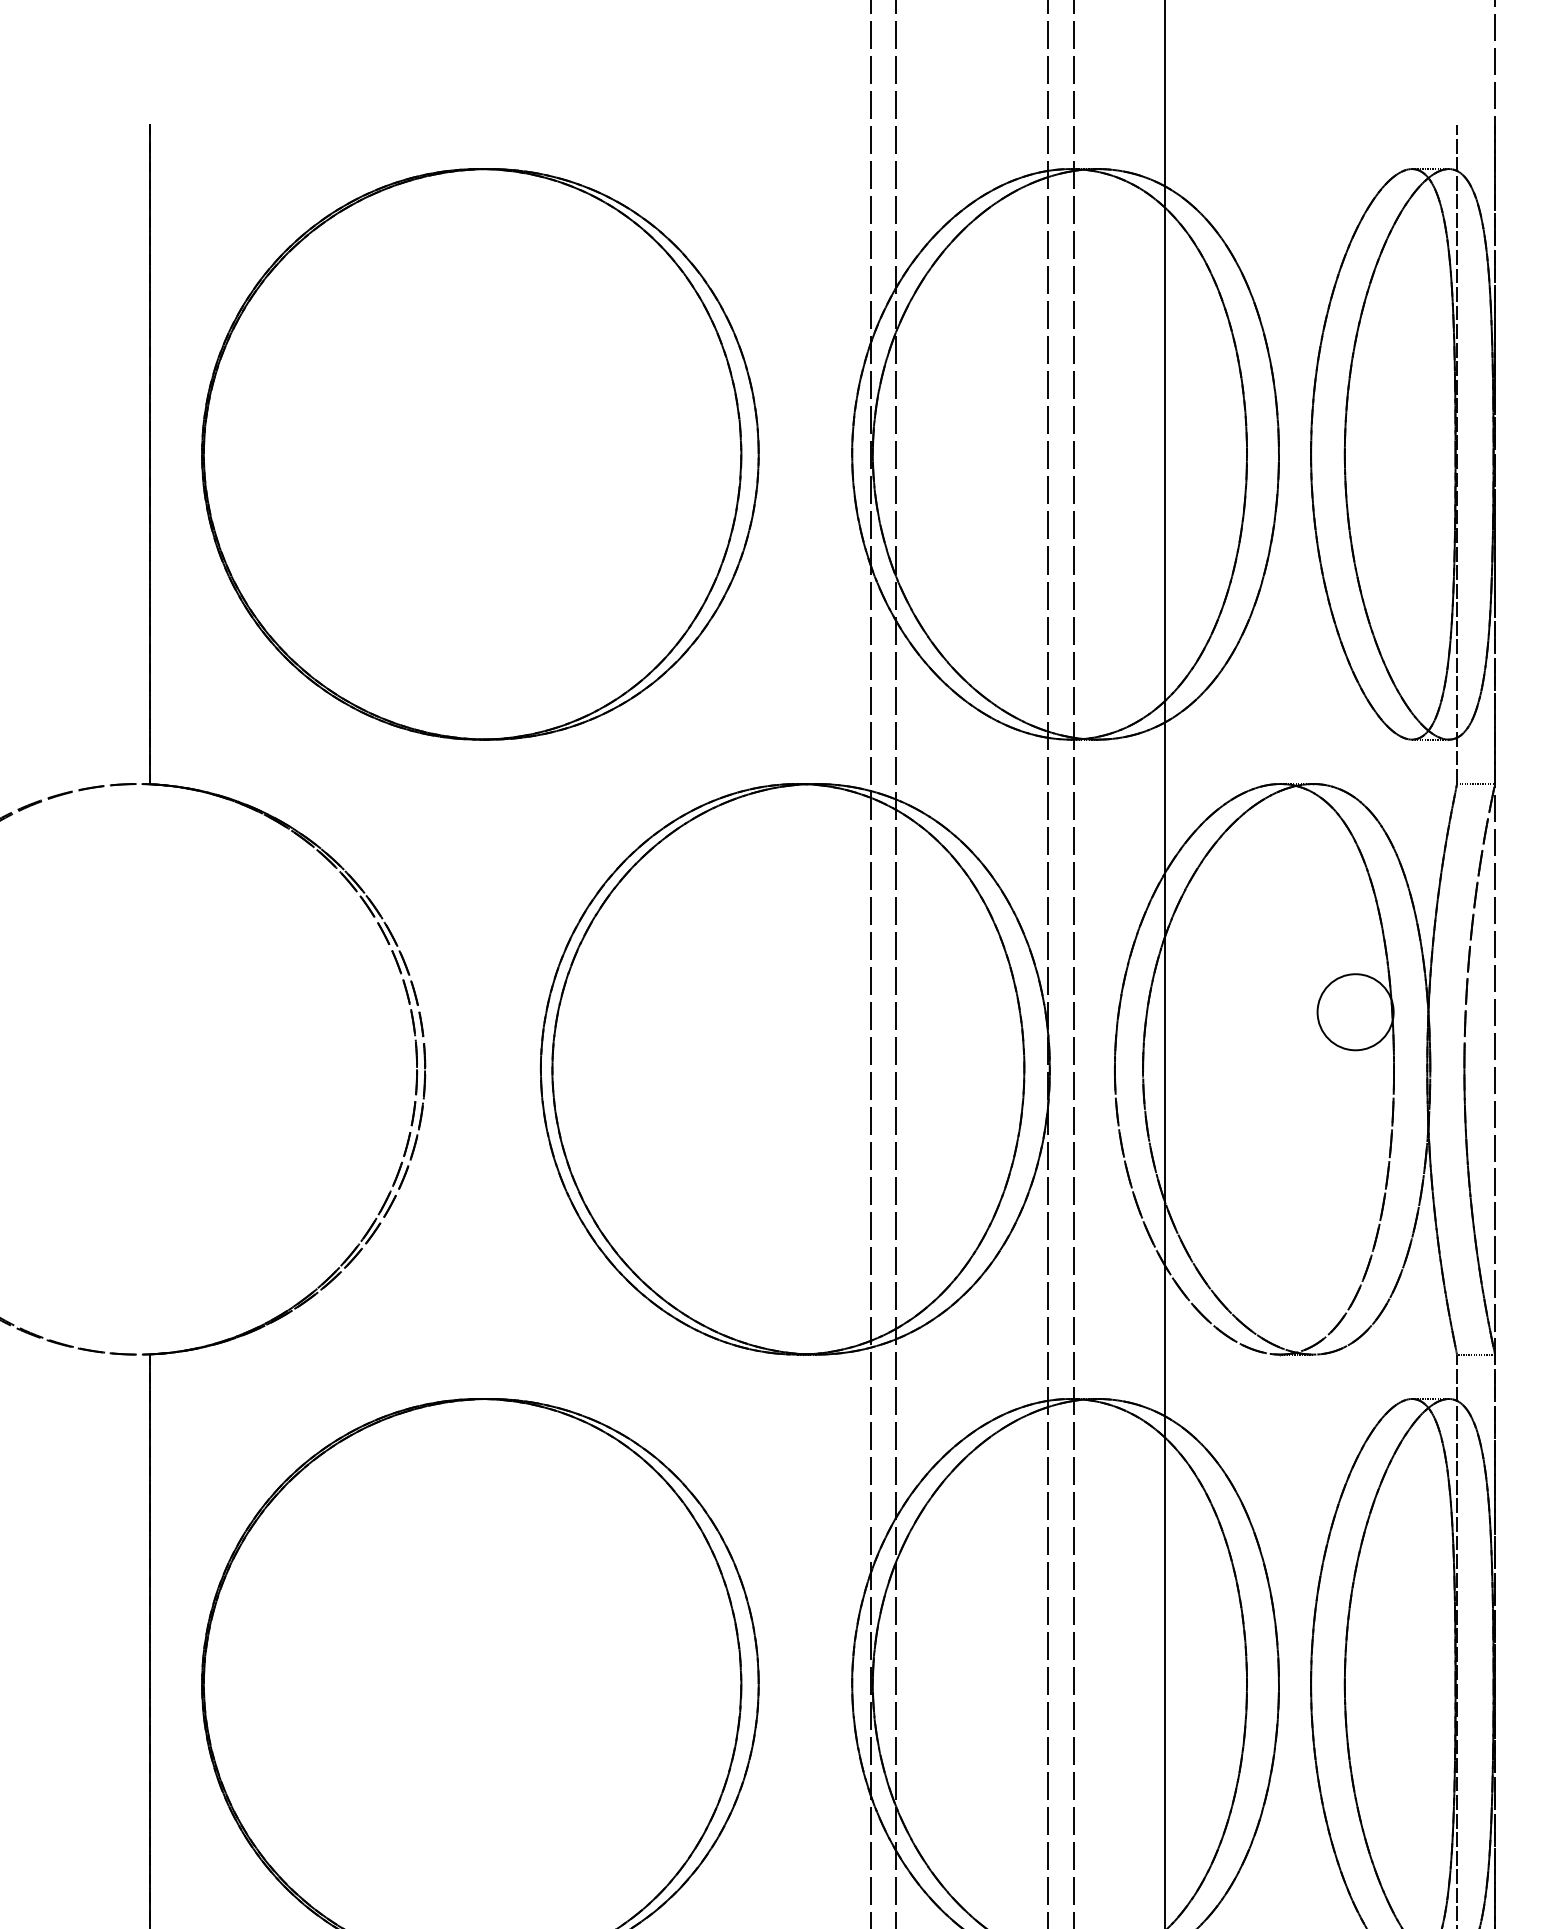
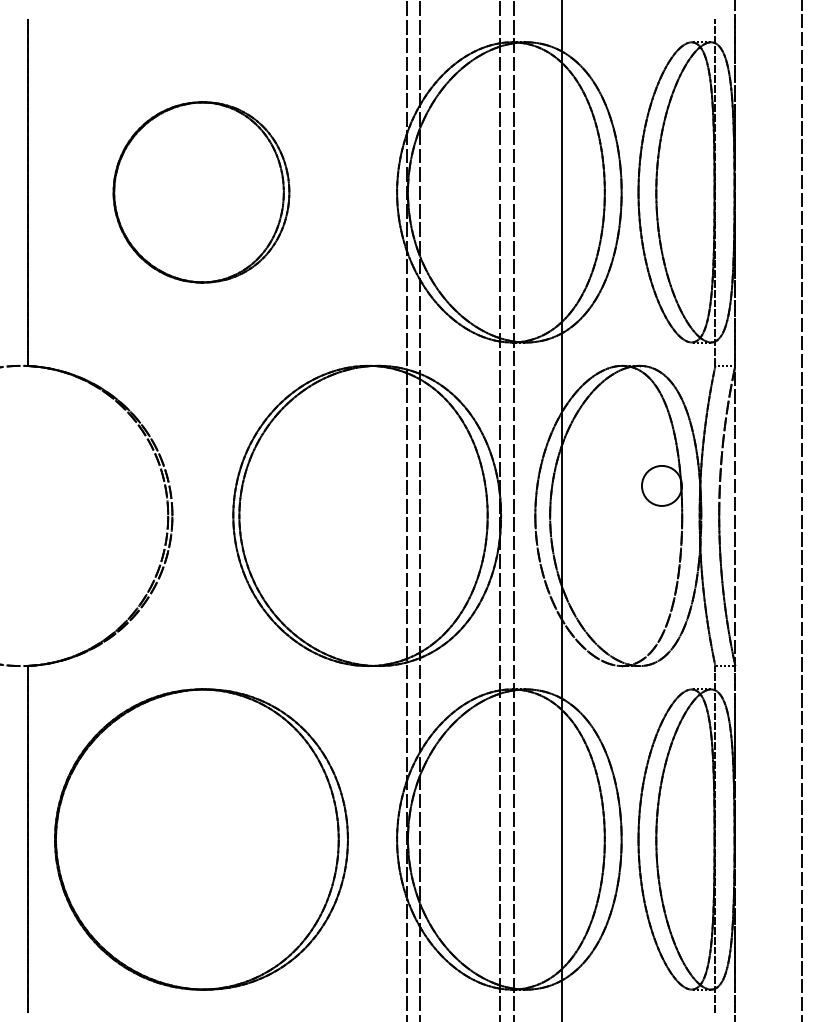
part: (480, 454) -> (201, 192), size x0.6

